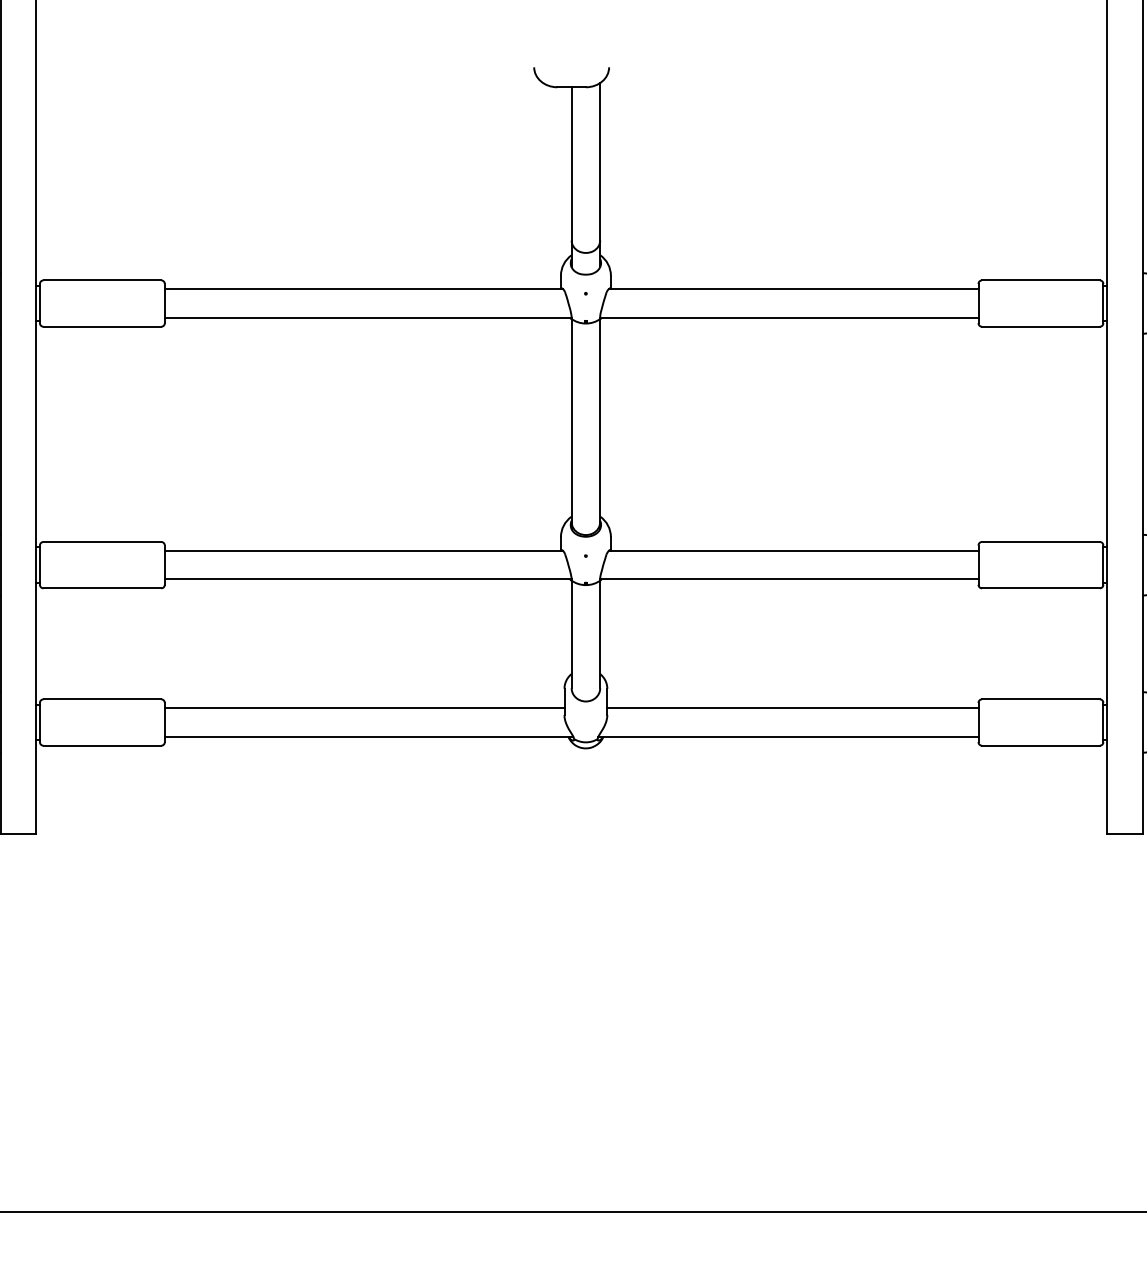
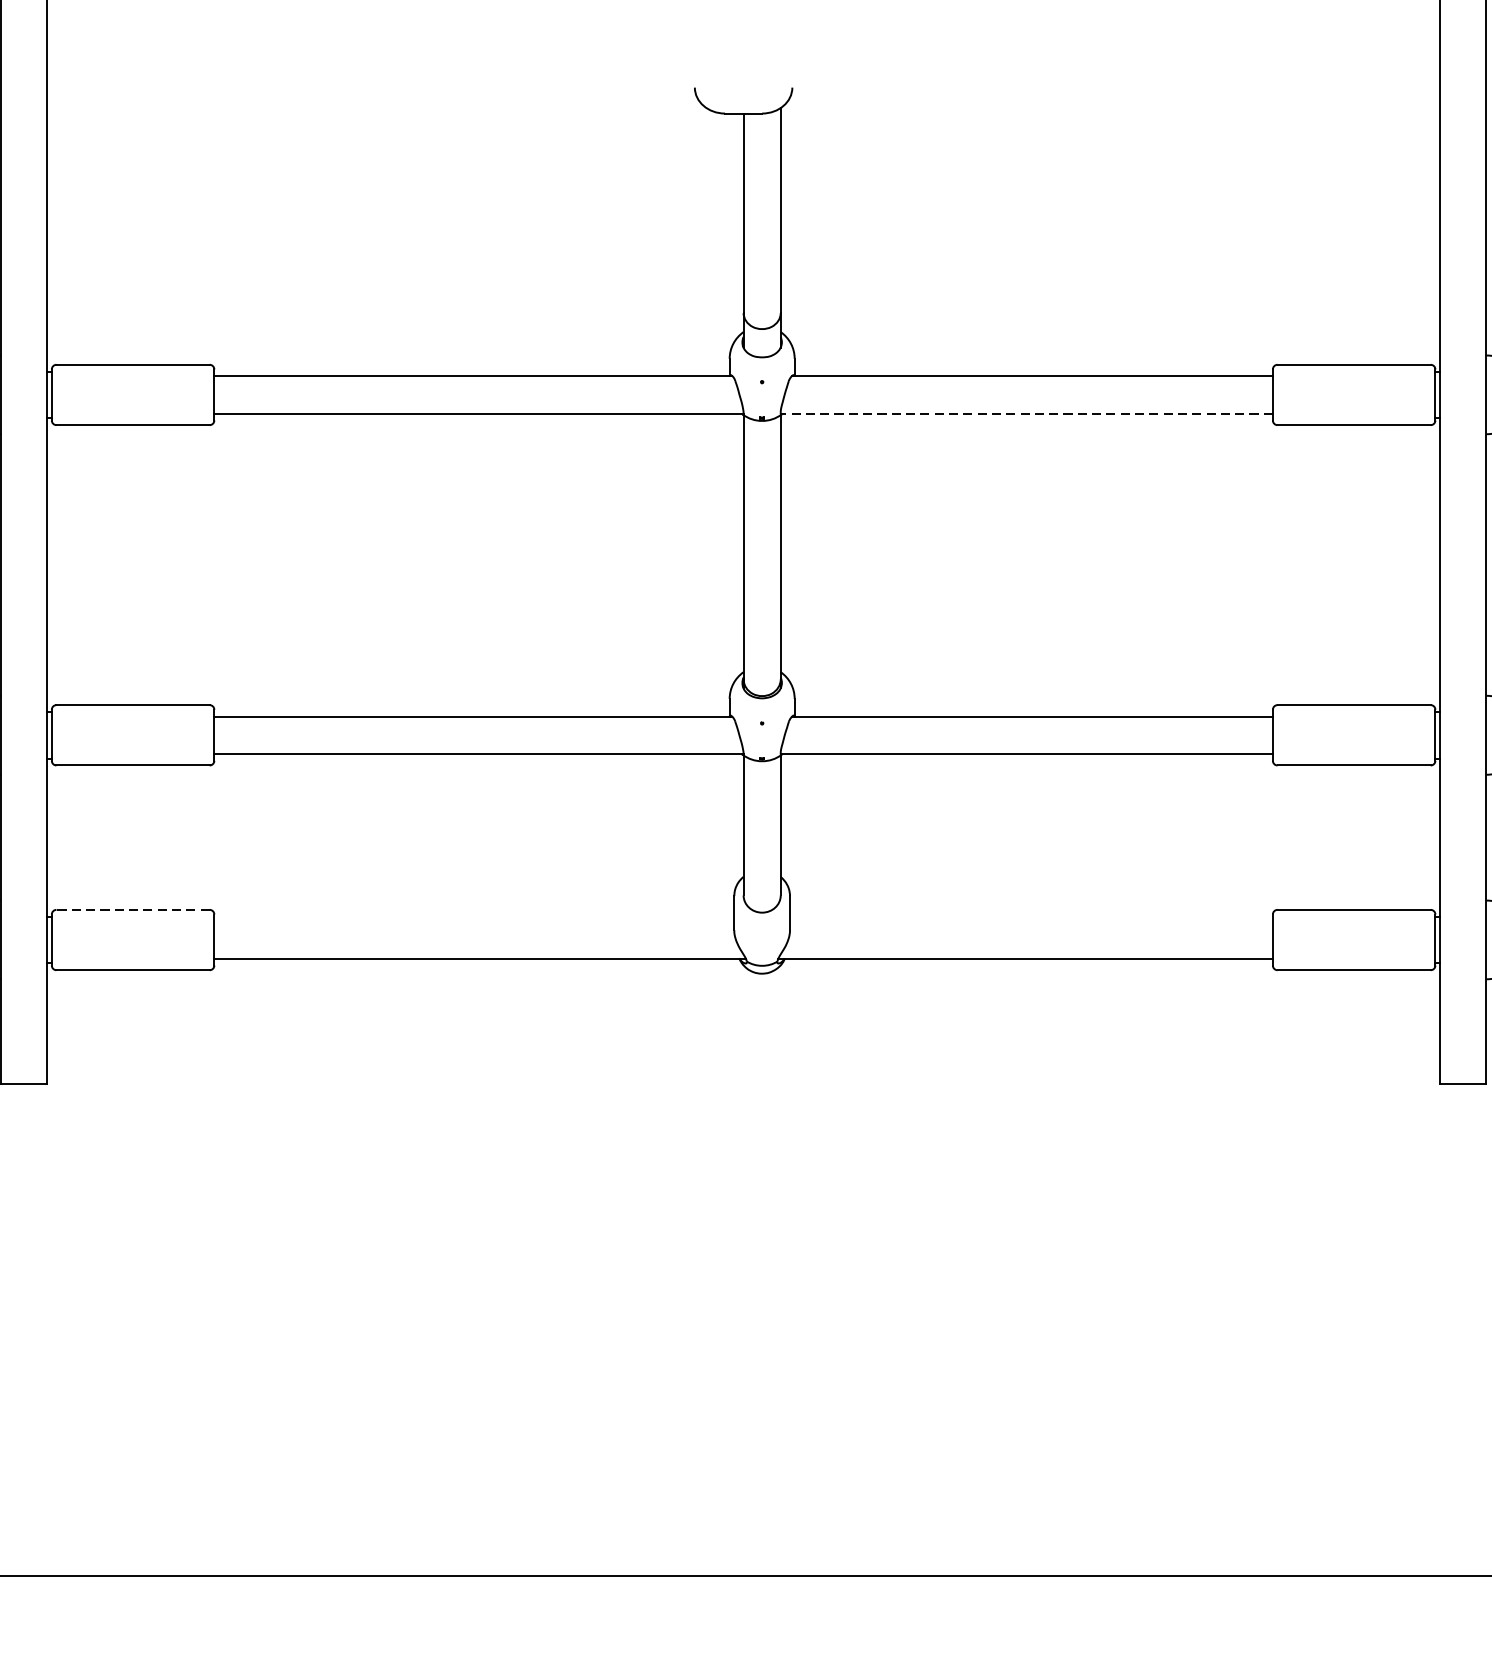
line: (788, 317) -> (1025, 413), solid -> dashed
line: (102, 699) -> (133, 910), solid -> dashed
line: (364, 708) -> (474, 921), removed
line: (792, 708) -> (1030, 921), removed

